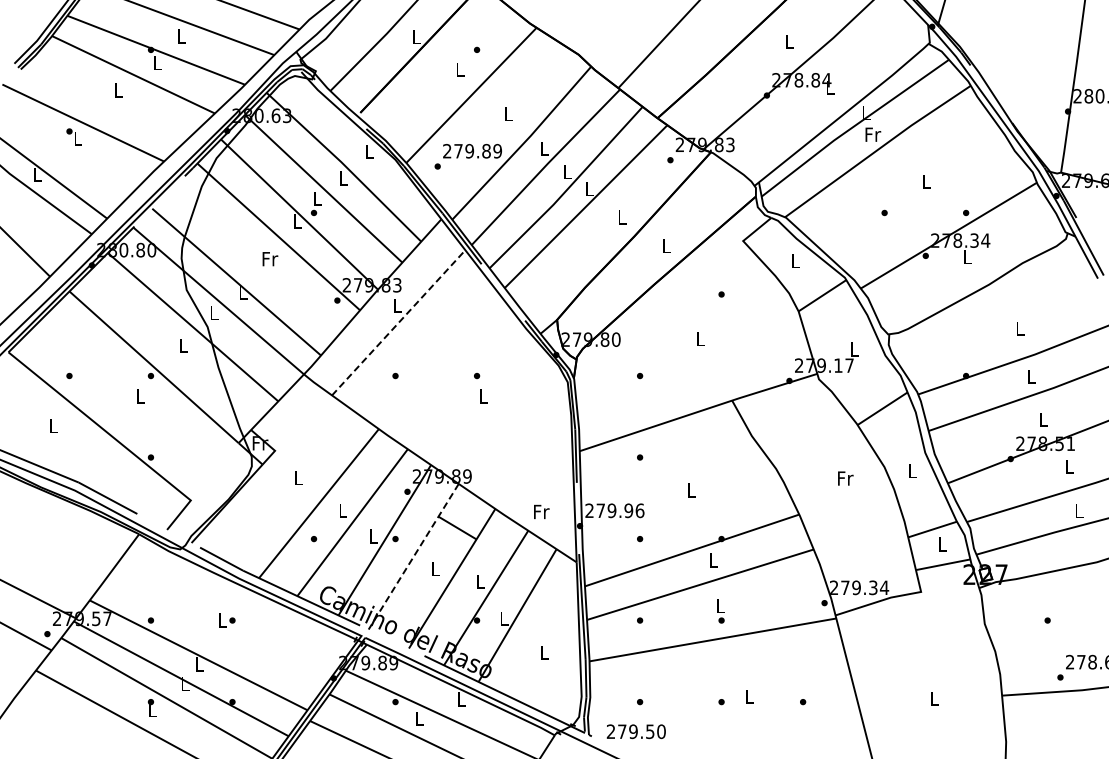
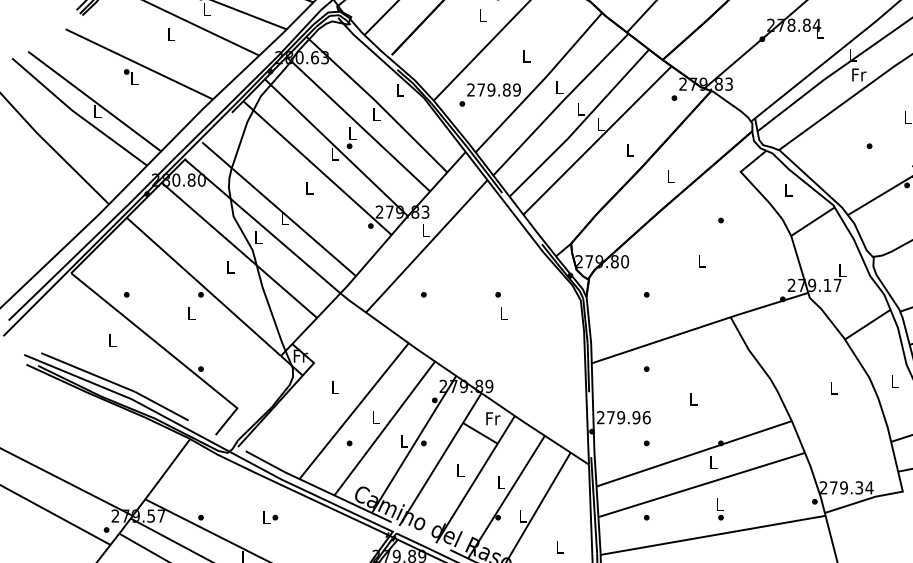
text: (270, 259) -> (309, 188), Fr -> L
line: (398, 322) -> (426, 246), dashed -> solid
text: (845, 478) -> (833, 388), Fr -> L
text: (541, 511) -> (493, 418), moved
line: (413, 556) -> (440, 459), dashed -> solid

